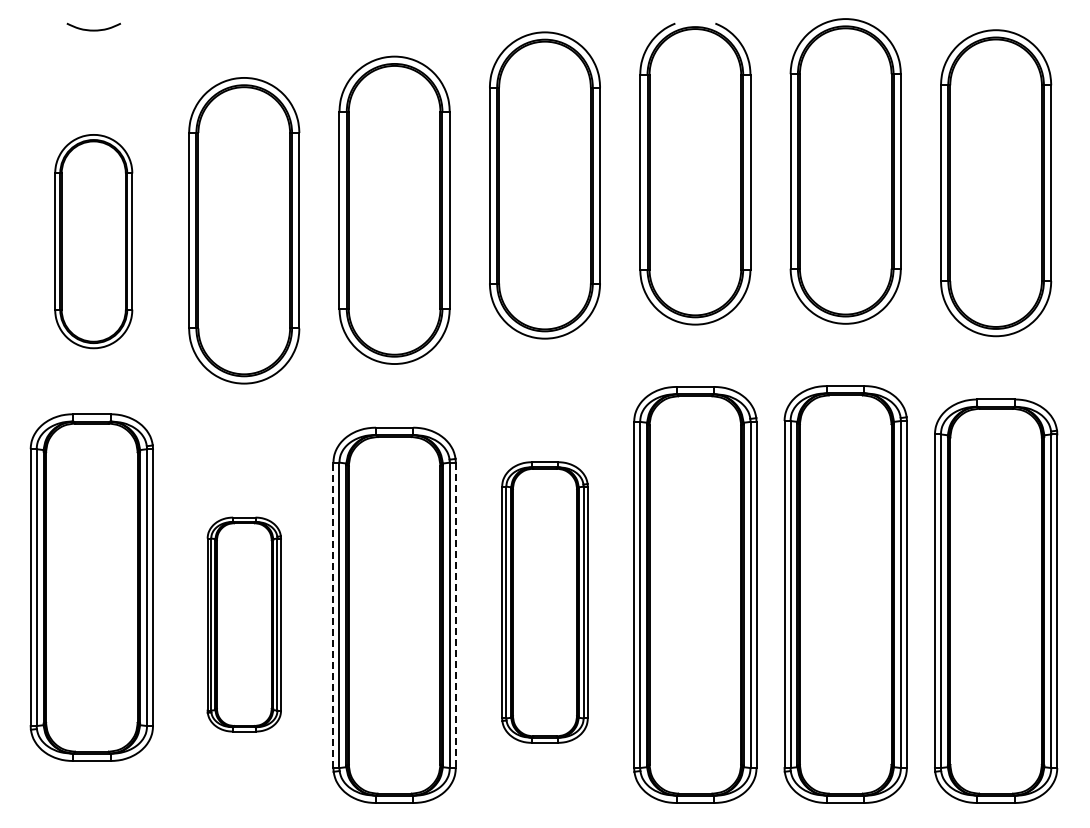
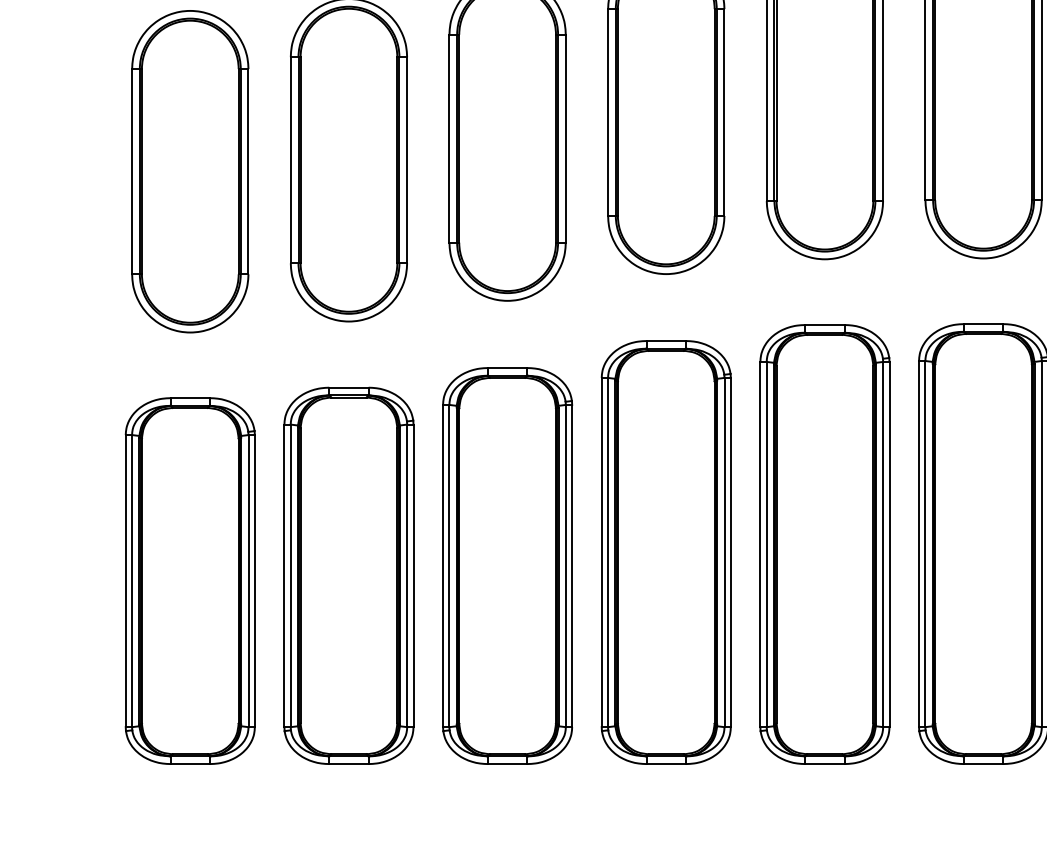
part: (93, 241) -> (189, 171), size x1.43
part: (91, 587) -> (189, 580), moved
part: (544, 602) -> (665, 552), size x1.43
line: (333, 615) -> (443, 566), dashed -> solid
line: (455, 615) -> (571, 566), dashed -> solid
part: (244, 624) -> (349, 575), size x1.67

